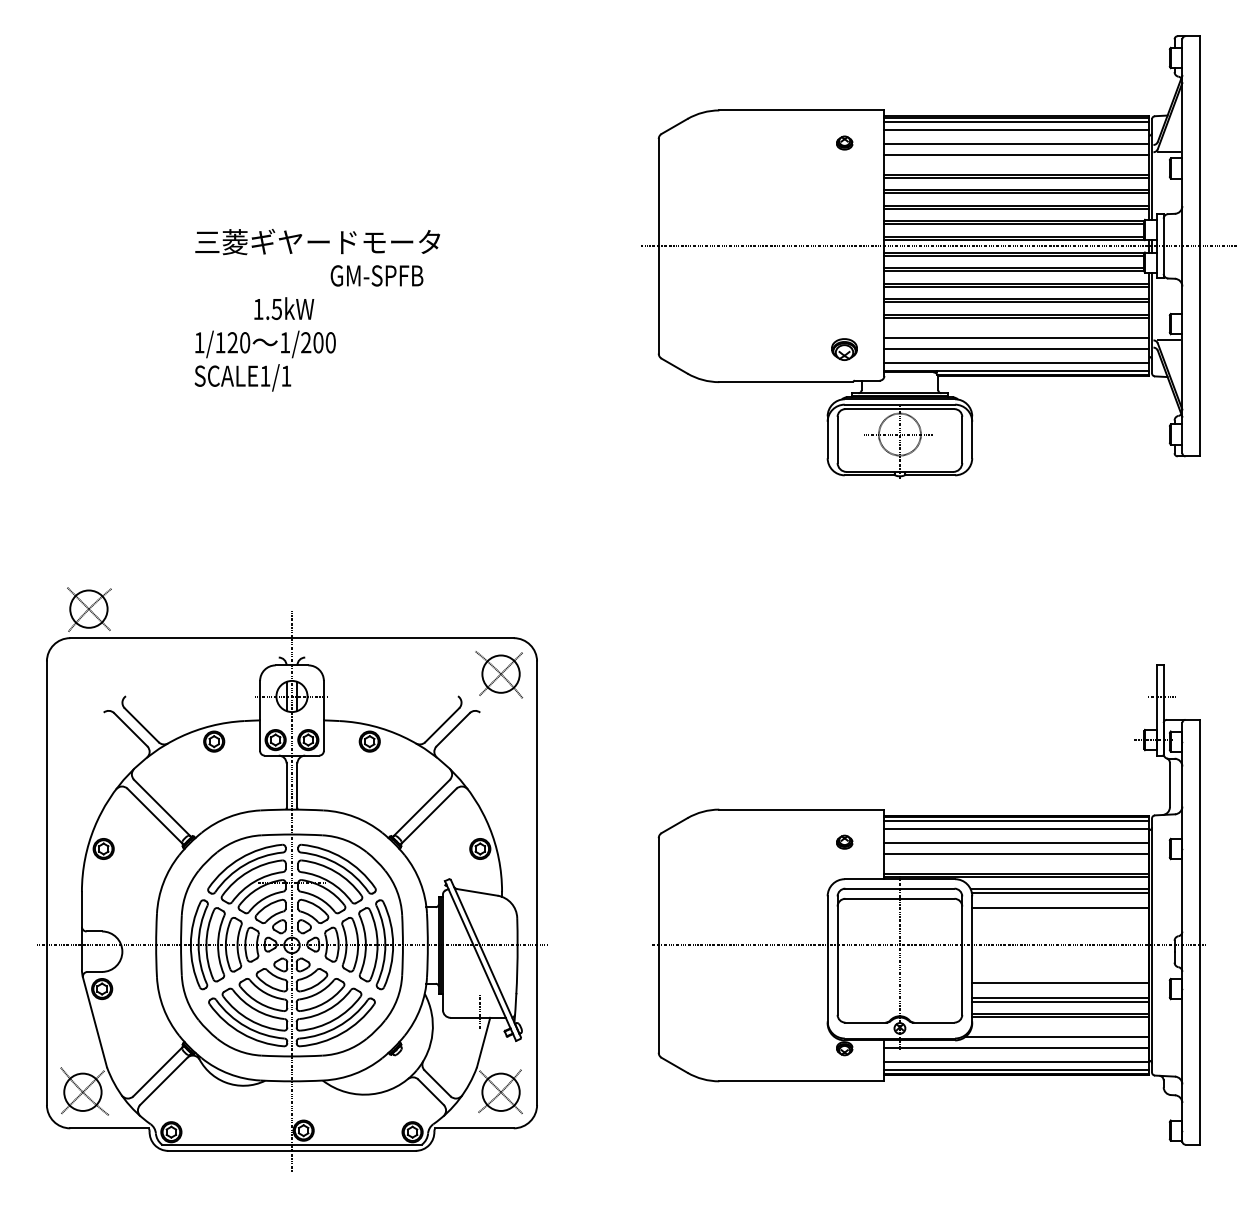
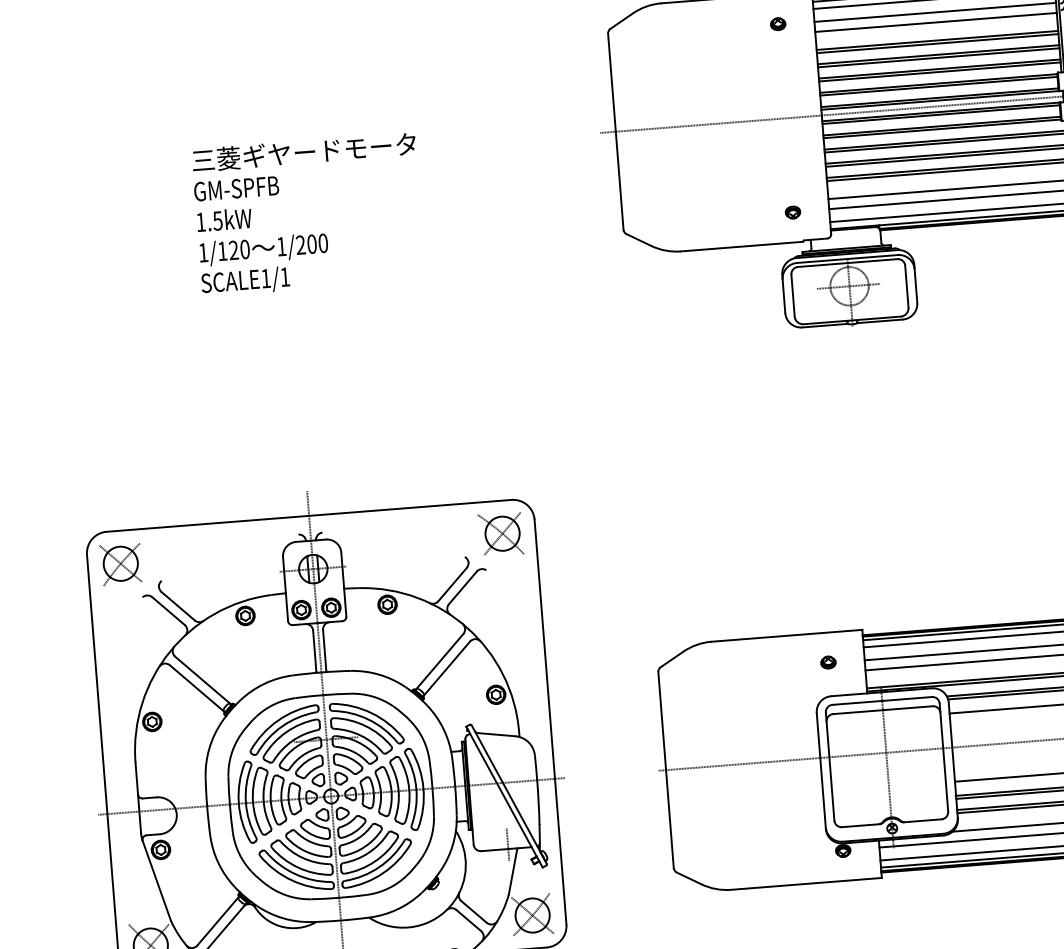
text: (376, 275) -> (236, 188), moved
text: (284, 308) -> (224, 219), moved
part: (844, 349) -> (792, 212), size x0.62
part: (89, 609) -> (121, 564), moved

